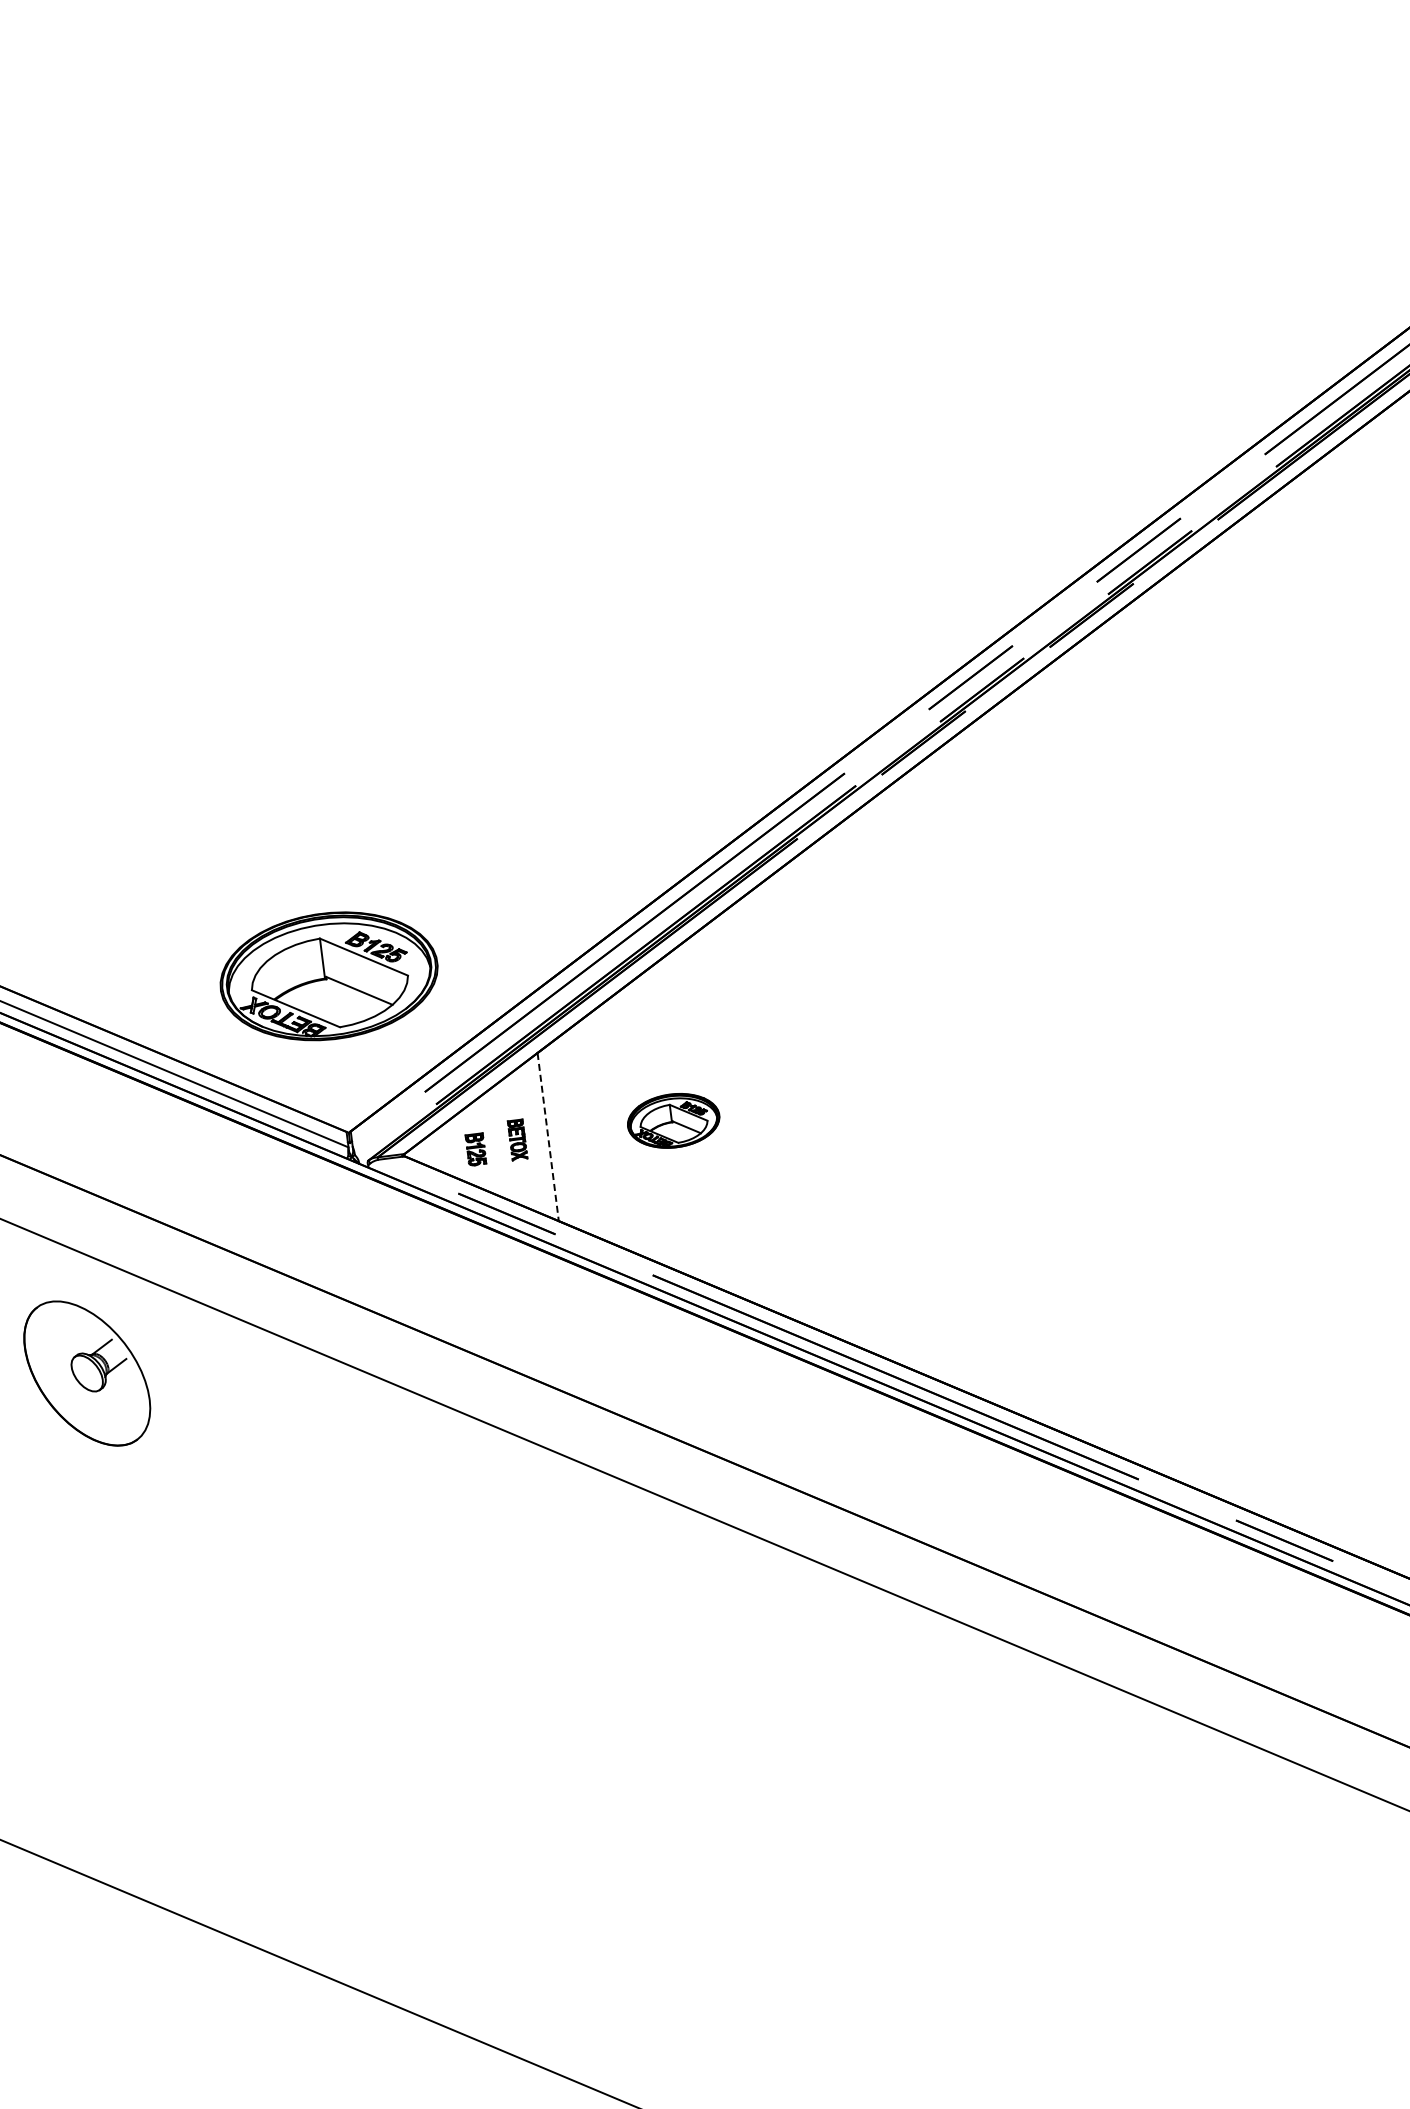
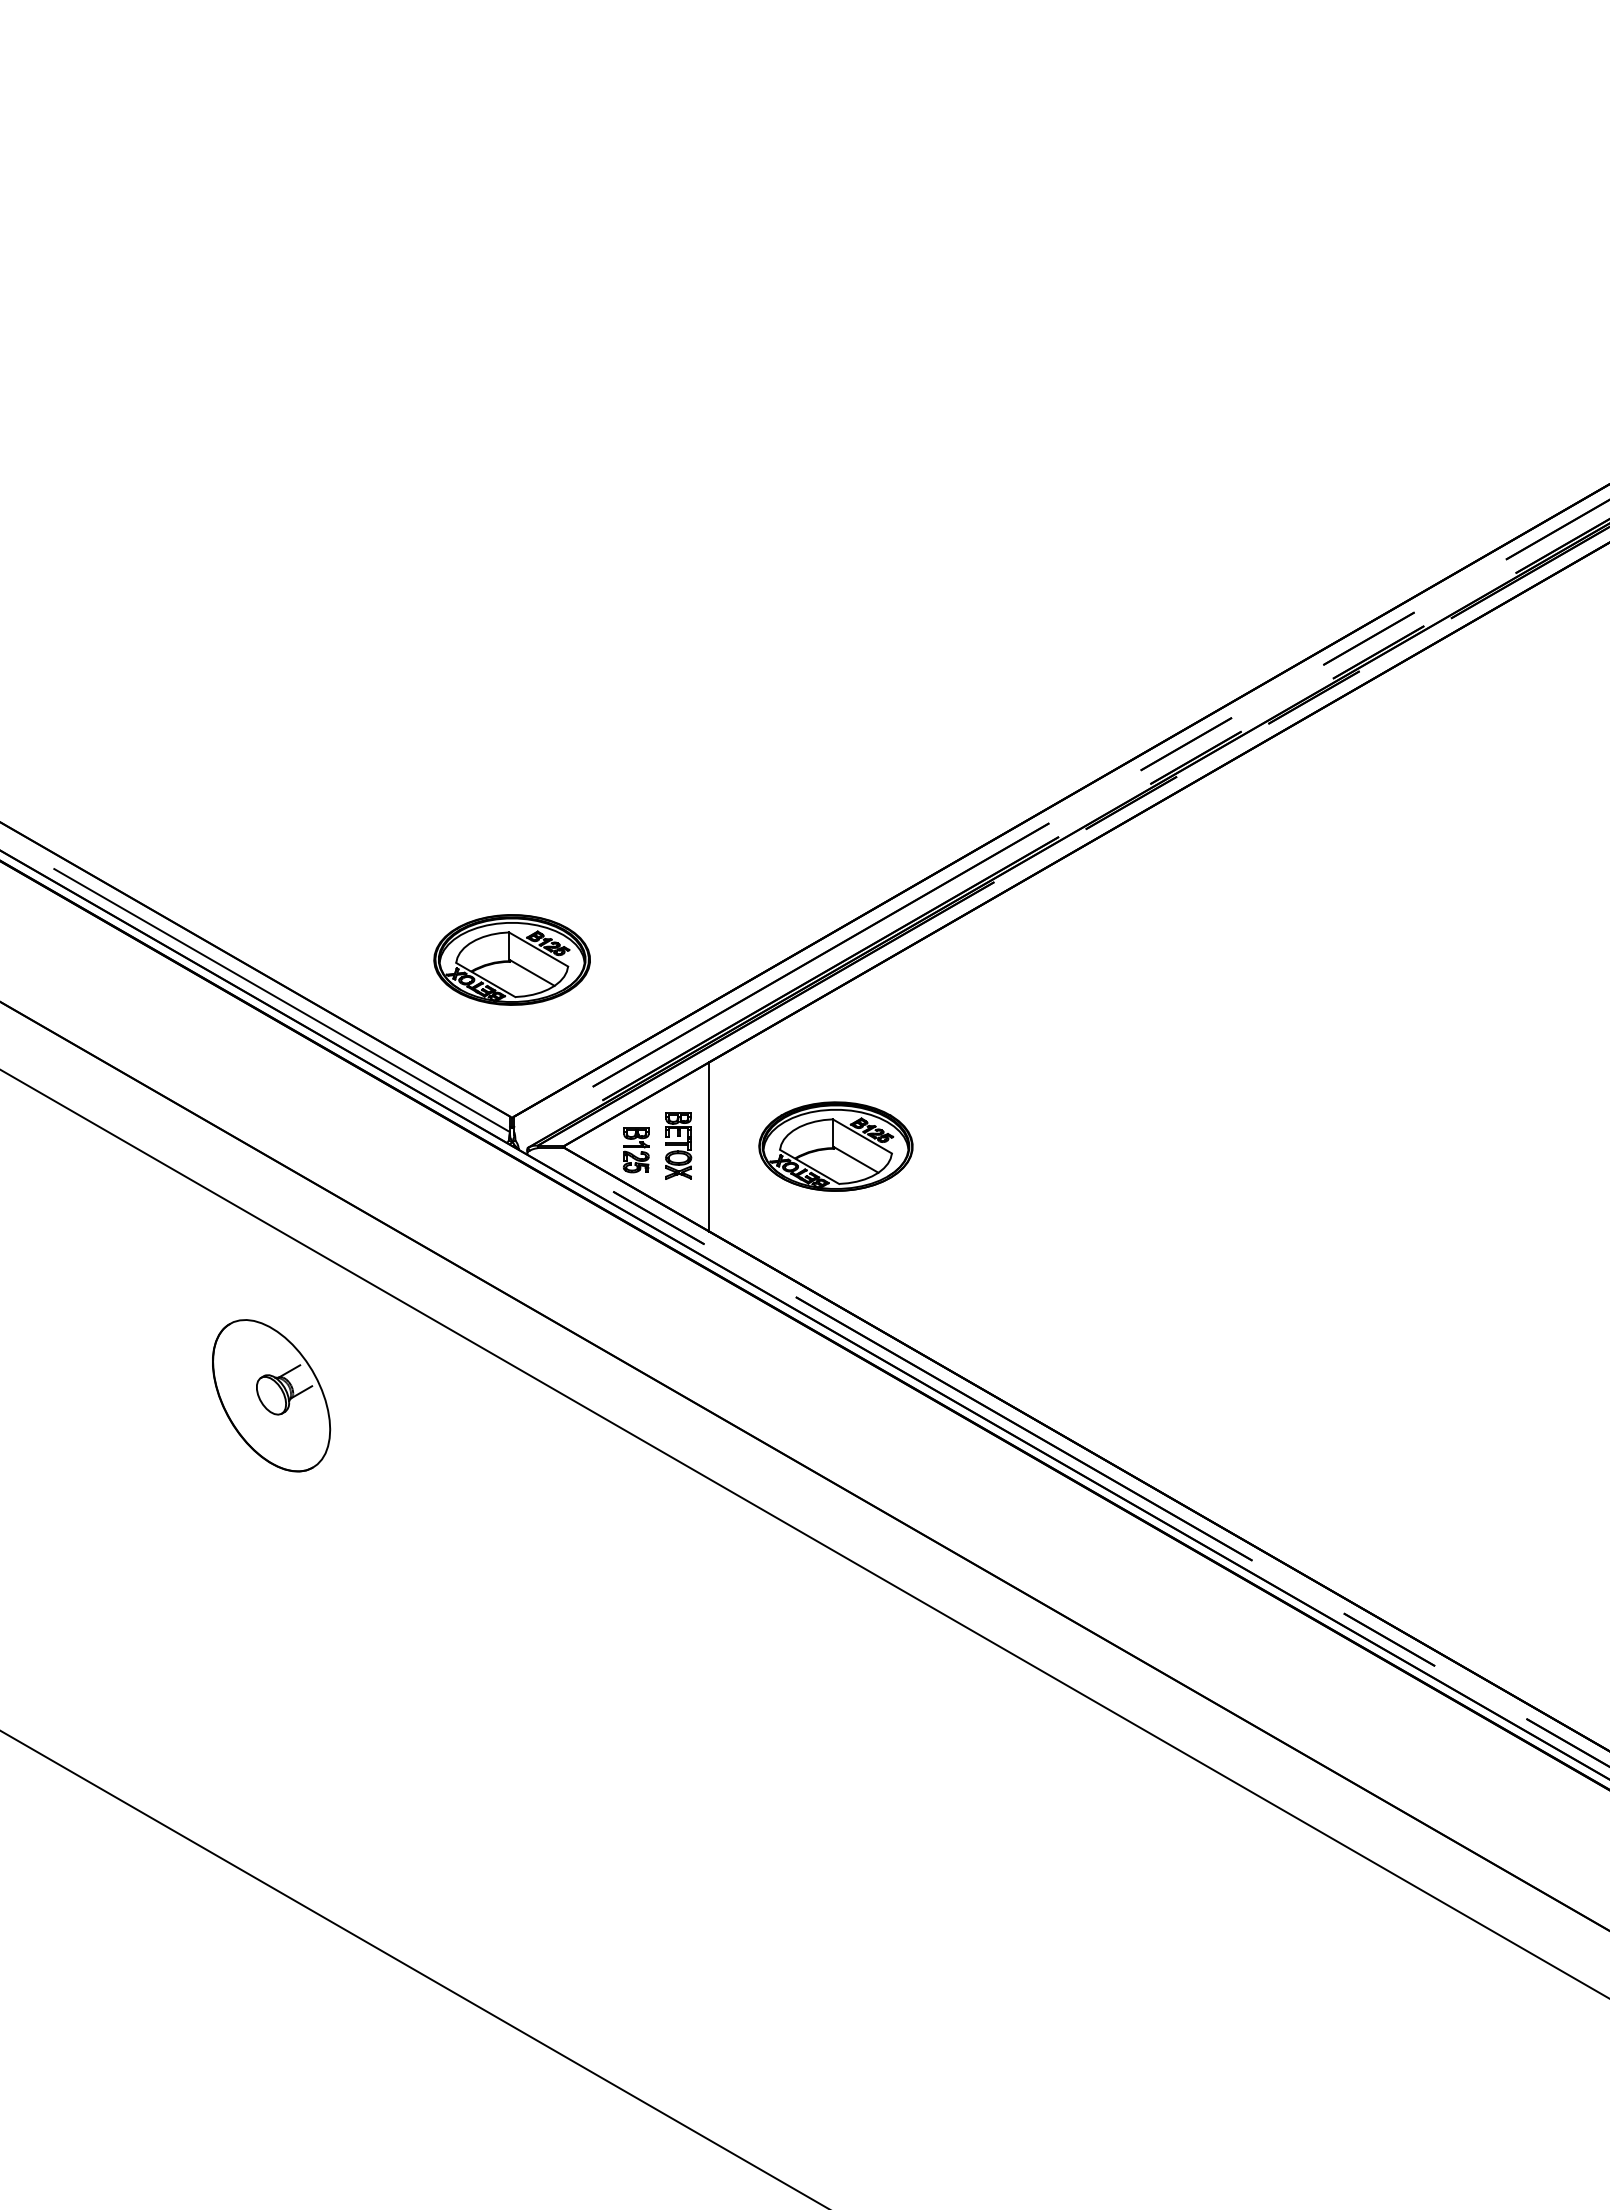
part: (328, 975) -> (511, 959), size x0.71
part: (673, 1120) -> (835, 1146), size x1.67
line: (548, 1136) -> (709, 1146), dashed -> solid
part: (517, 1139) -> (678, 1145), size x1.67
part: (475, 1149) -> (635, 1150), size x1.43
part: (87, 1373) -> (271, 1395), moved

